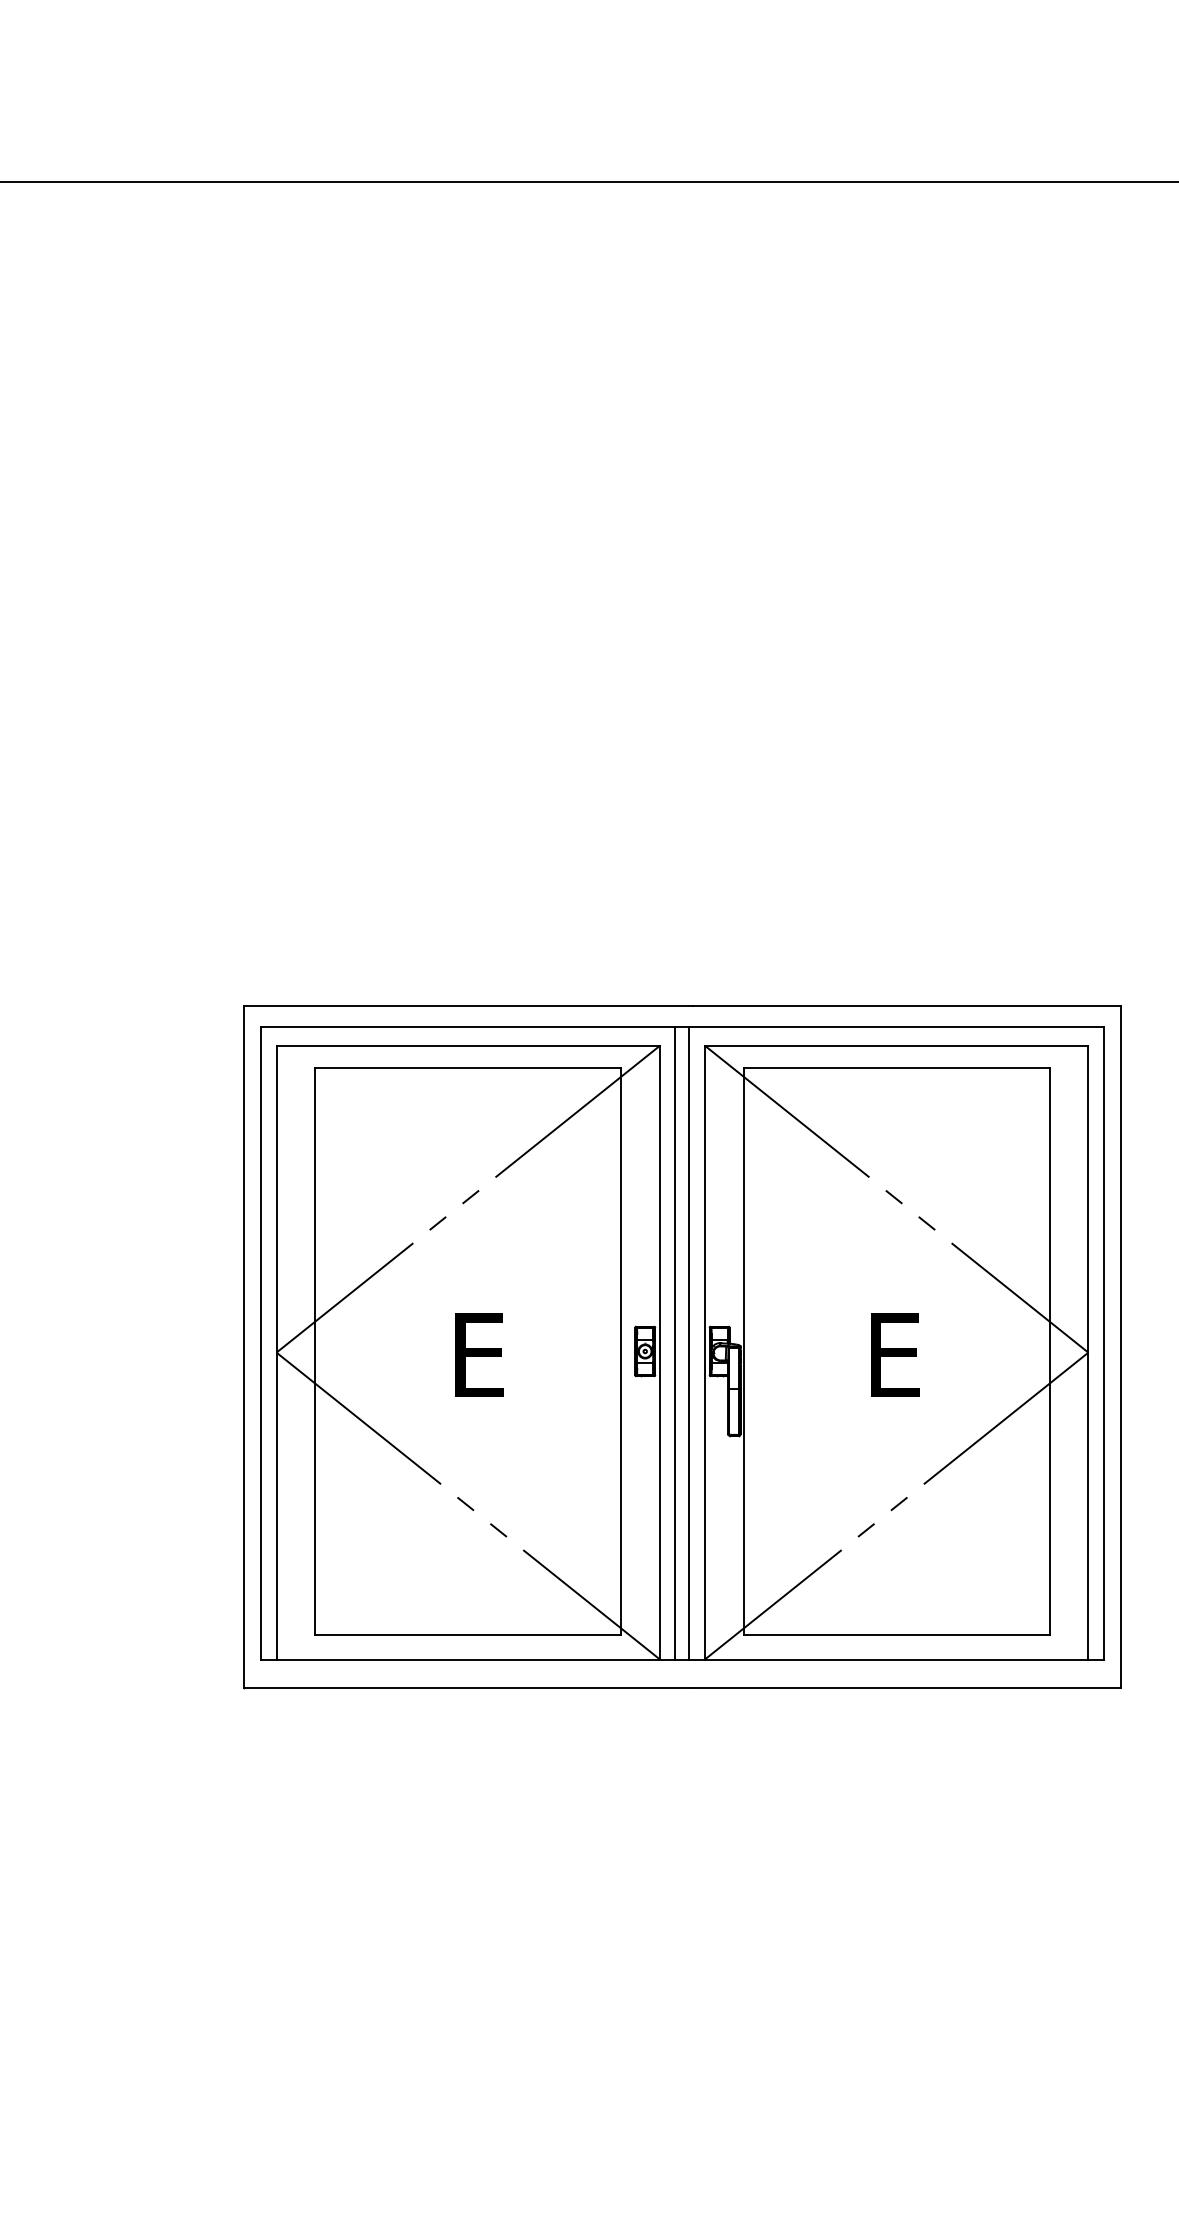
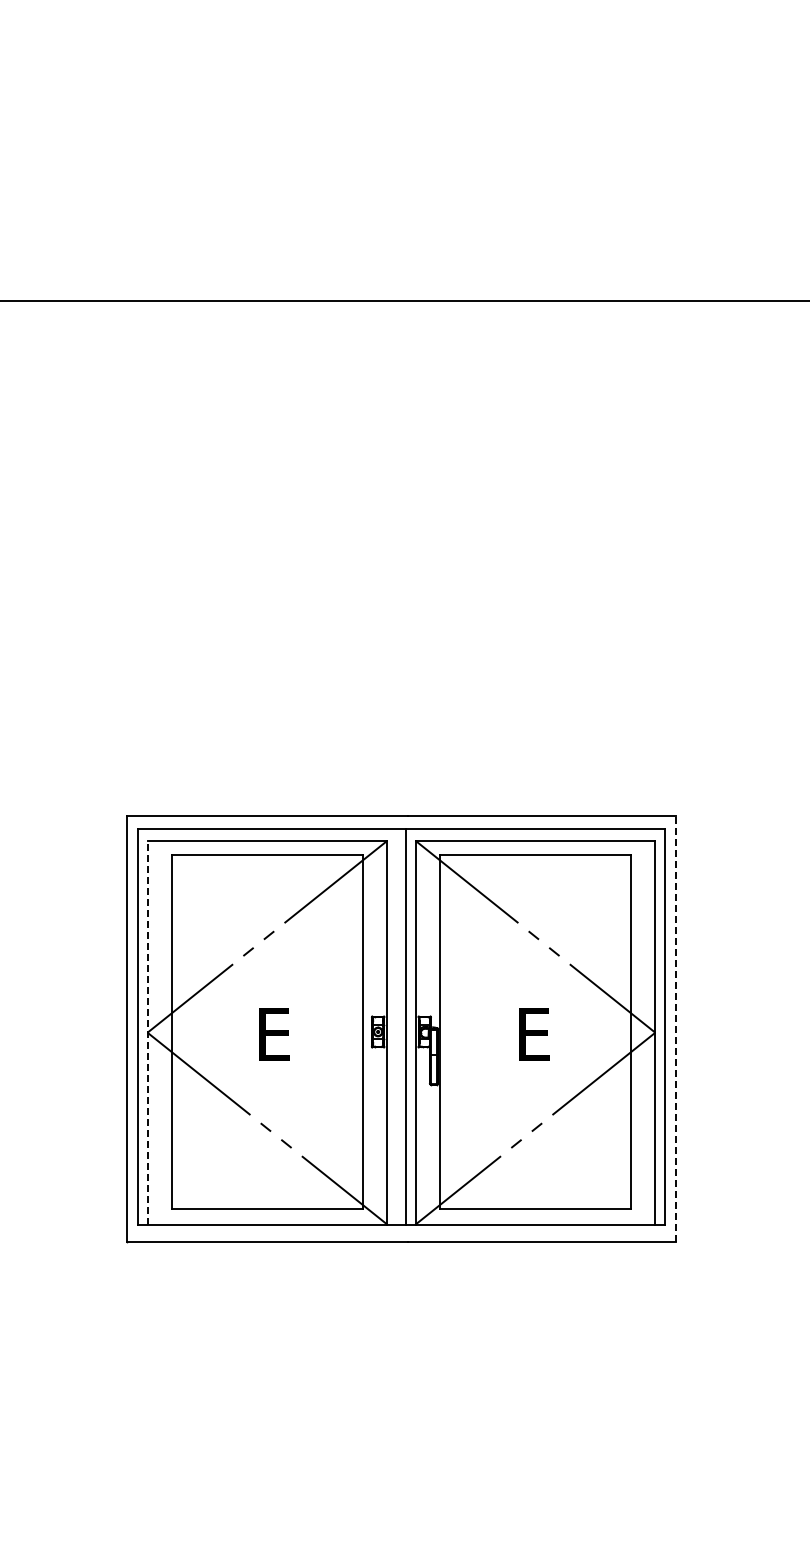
line: (676, 1342) -> (397, 1026), removed
line: (1120, 1345) -> (675, 1028), solid -> dashed
line: (276, 1352) -> (147, 1032), solid -> dashed

